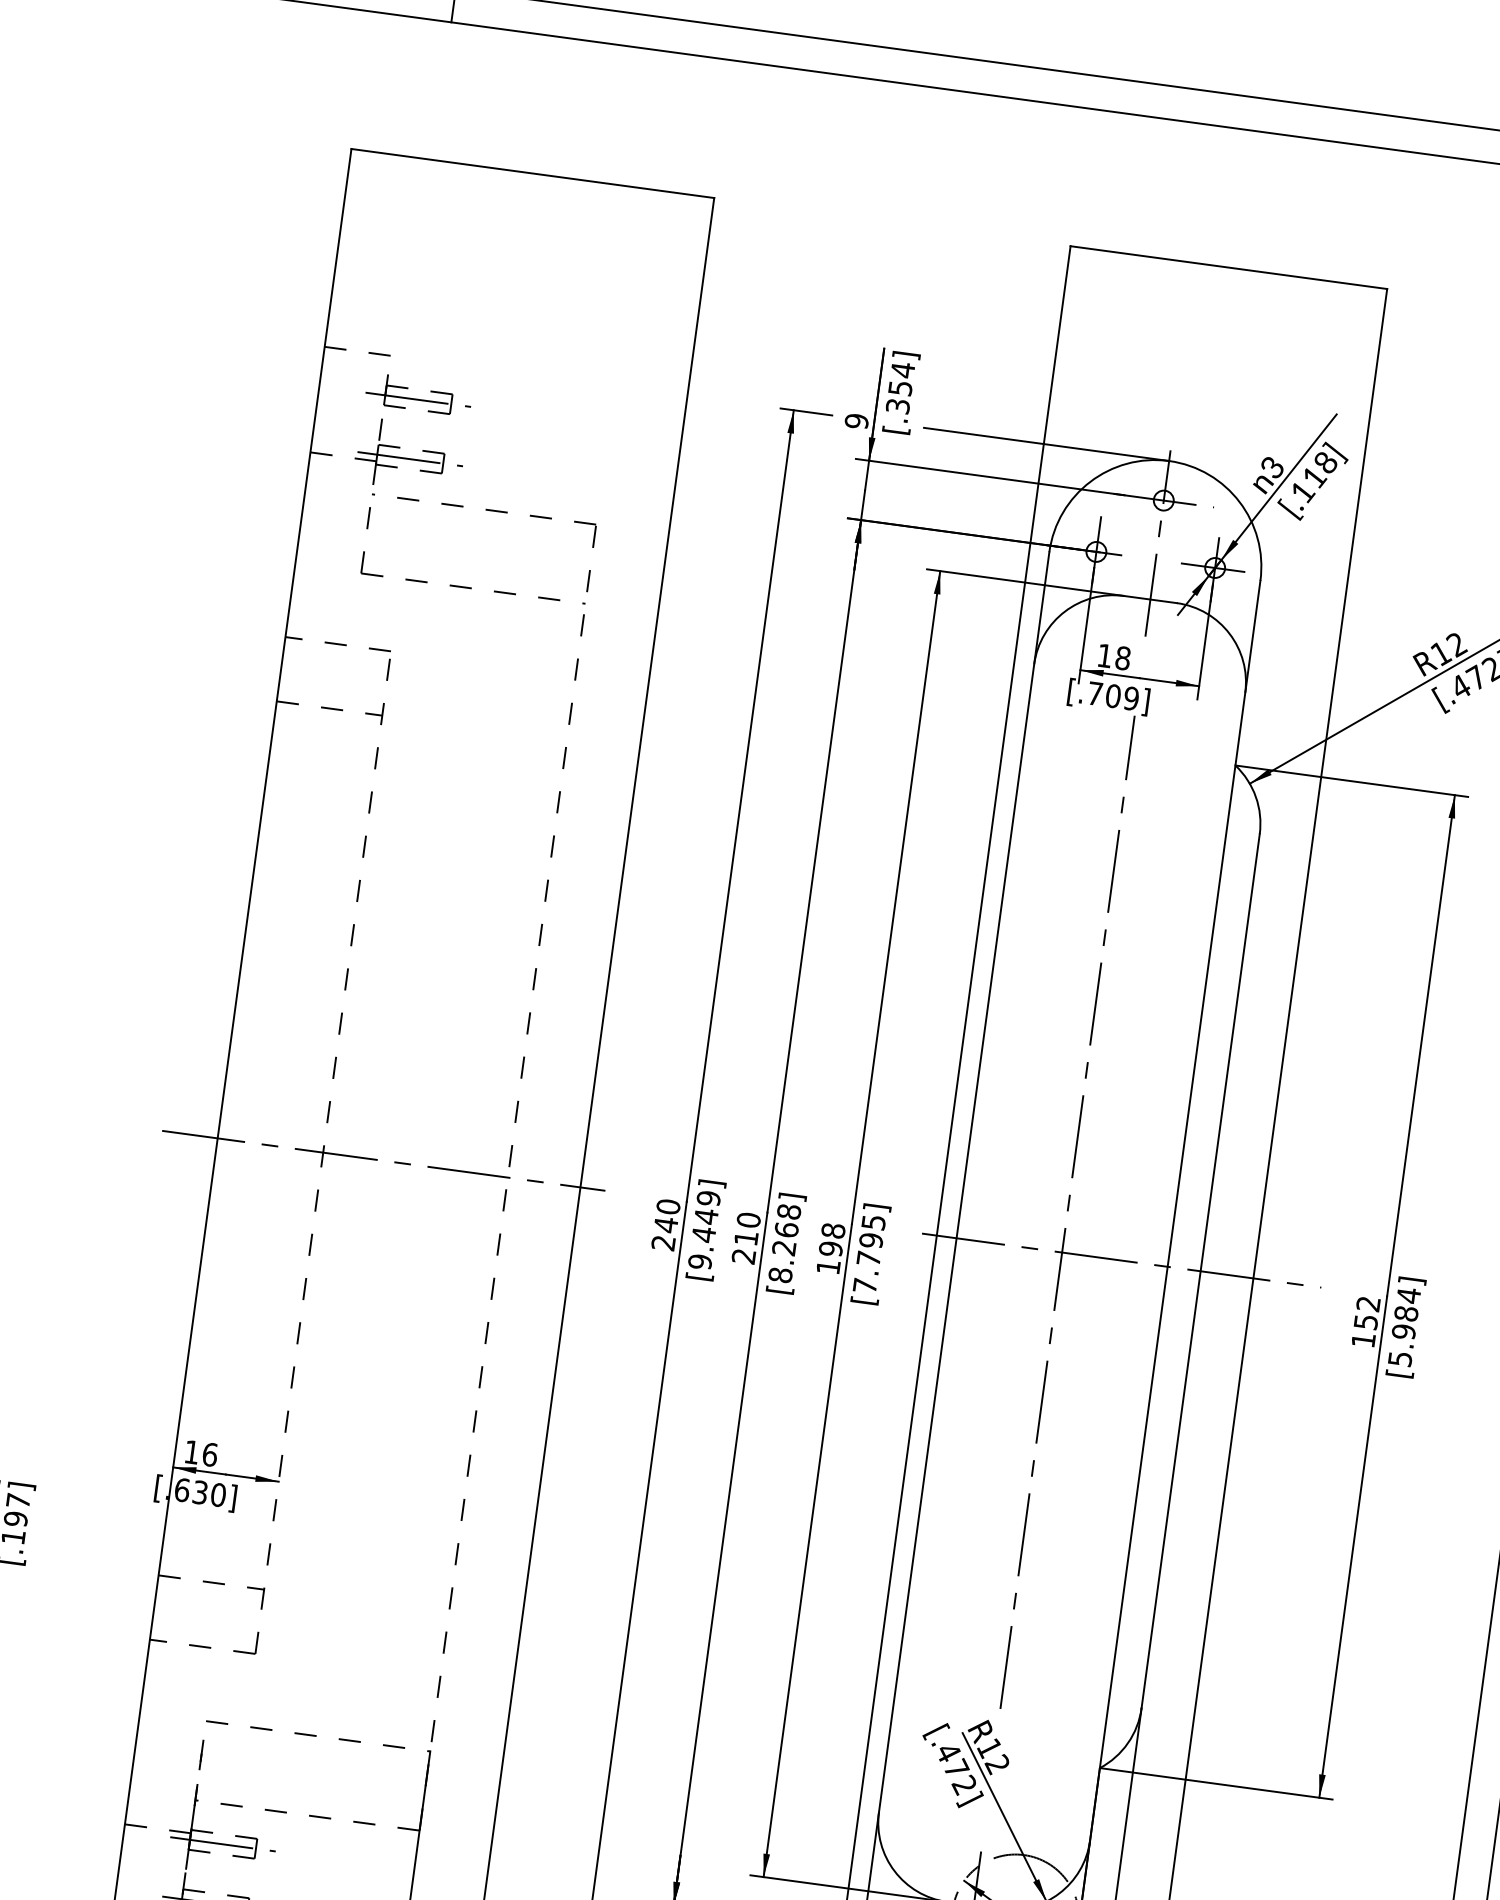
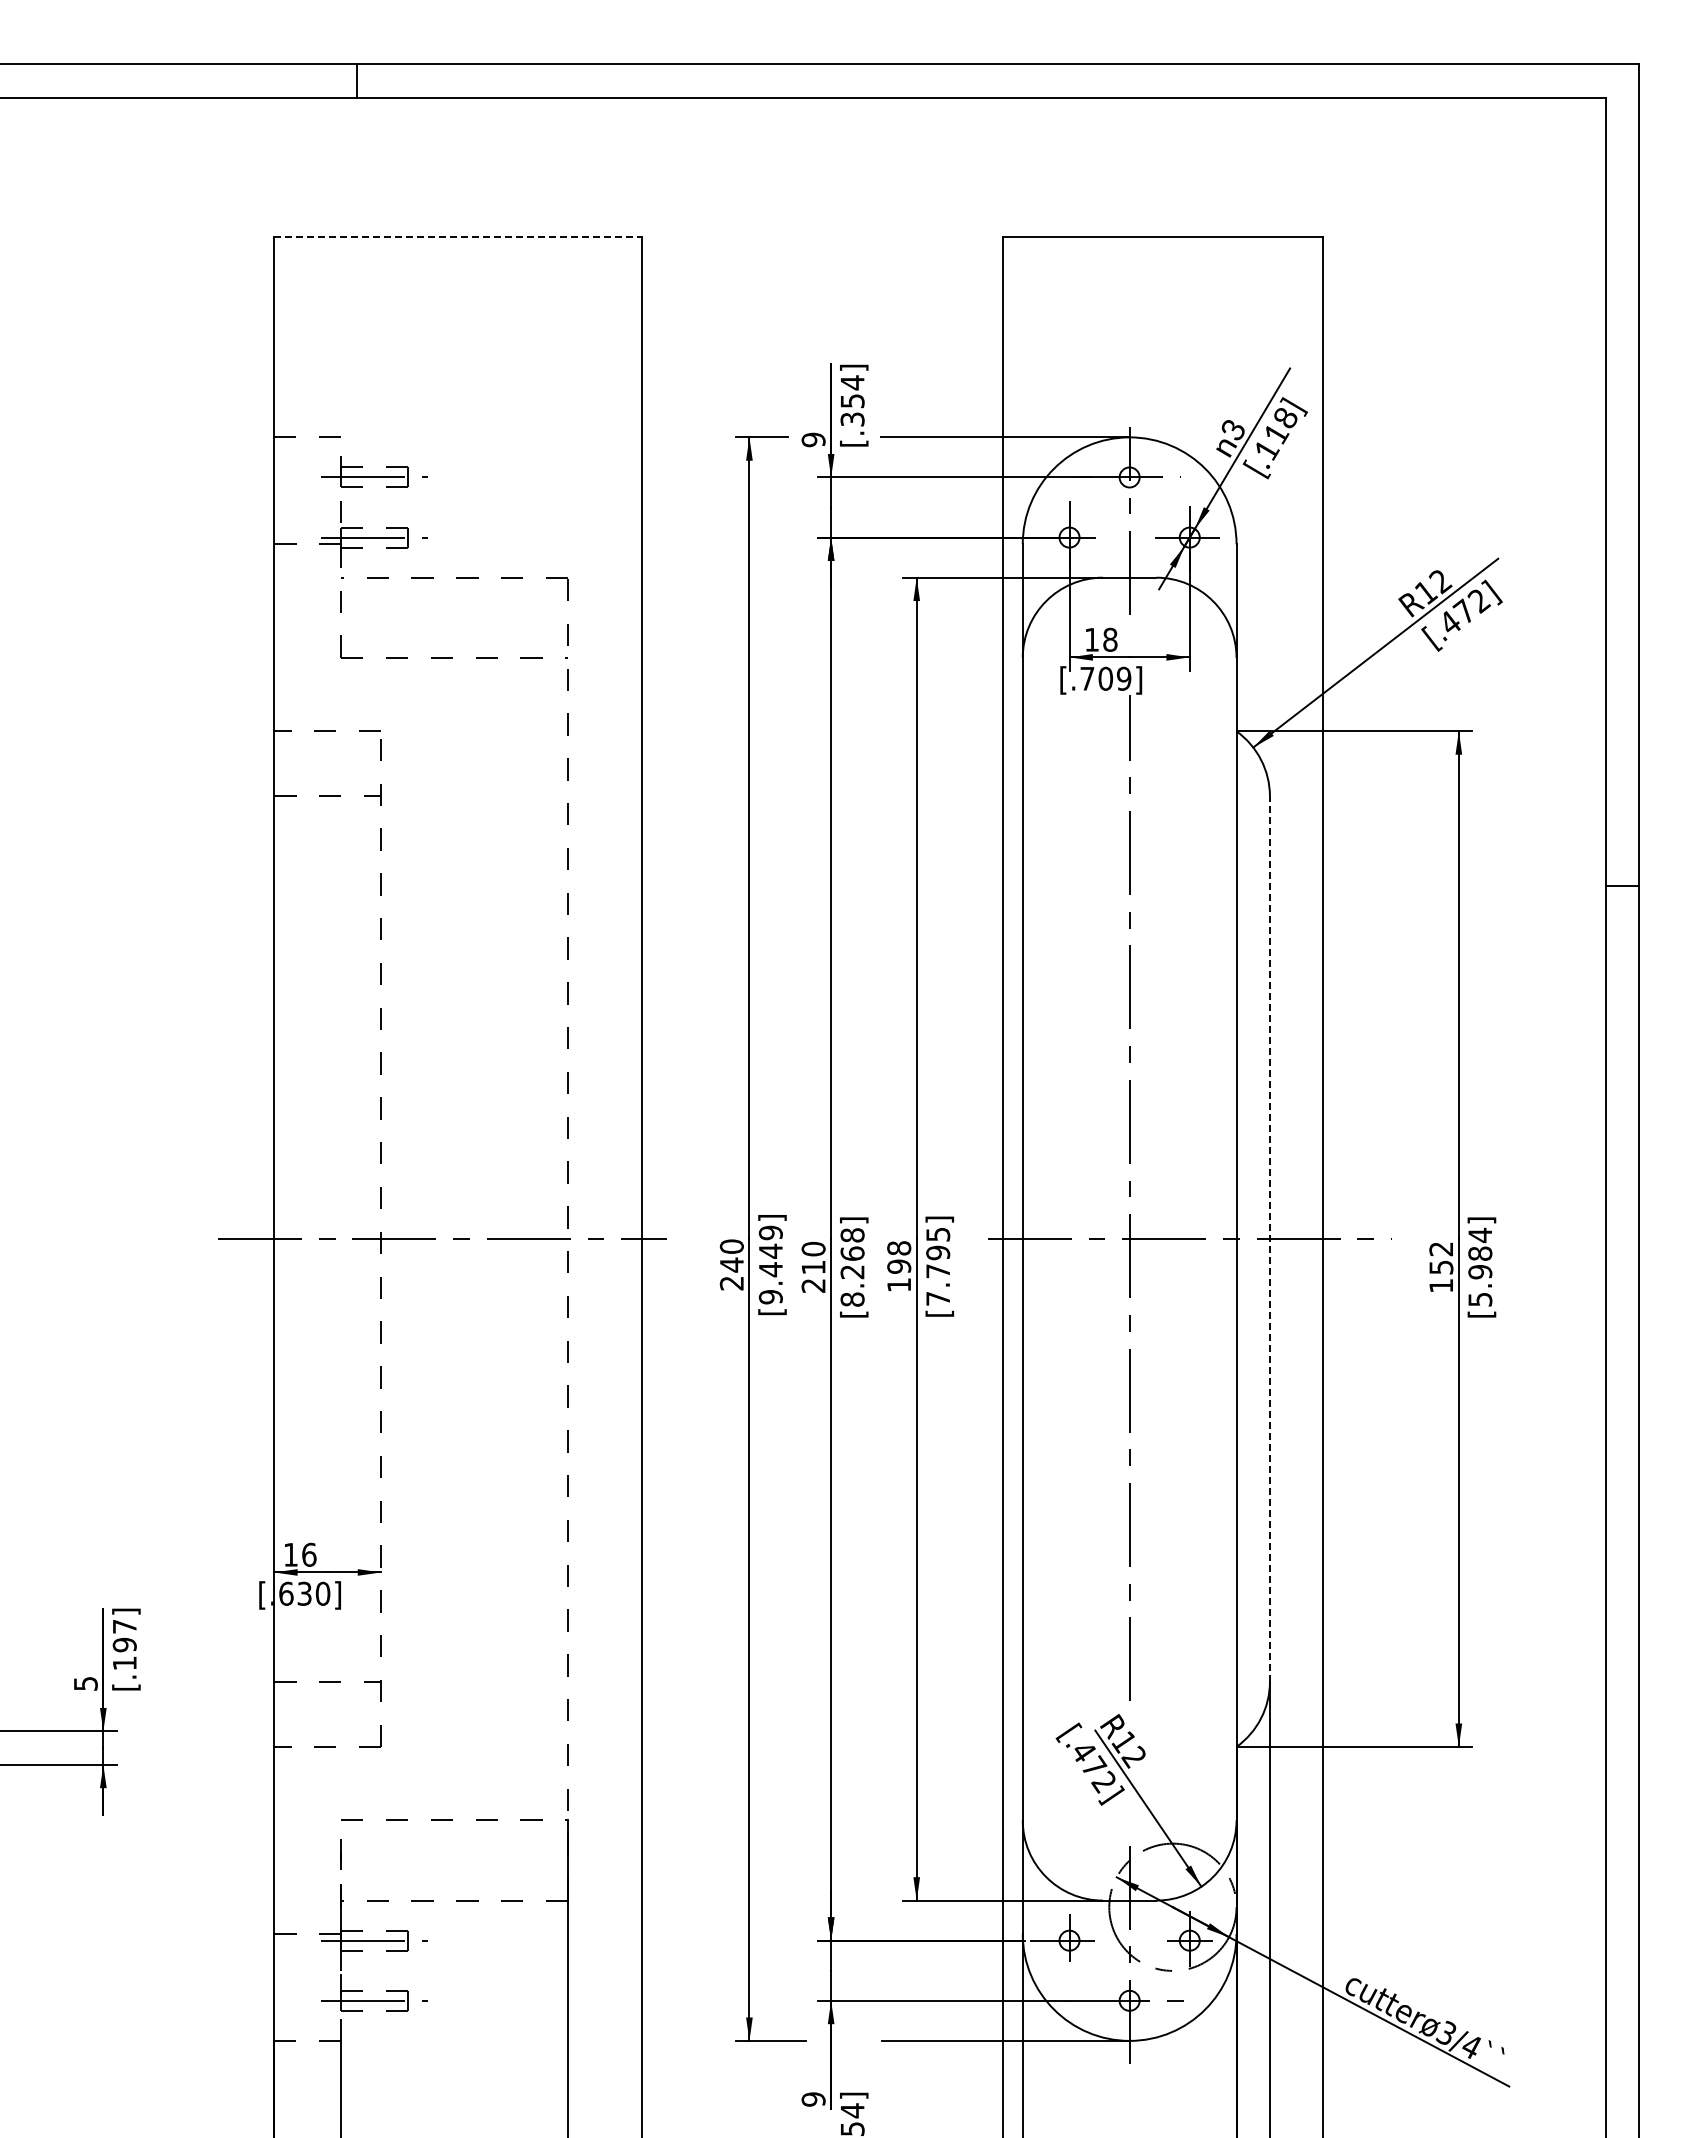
line: (533, 173) -> (458, 236), solid -> dashed
line: (1200, 1271) -> (1269, 1239), solid -> dashed

